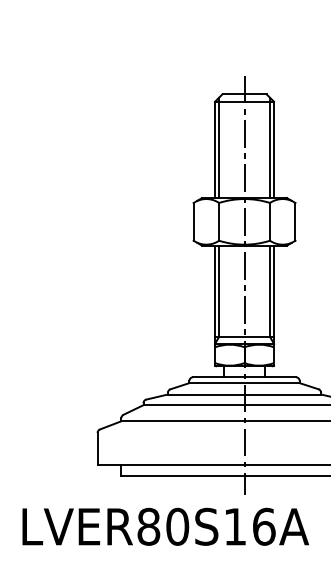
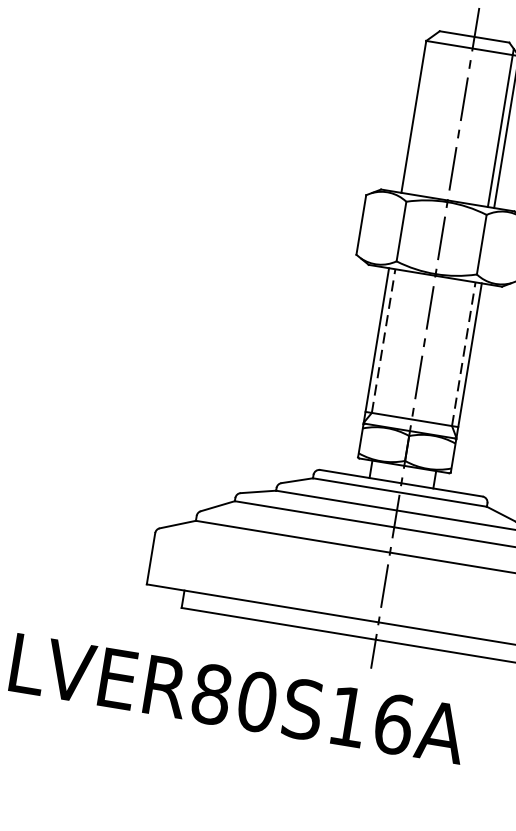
line: (219, 147) -> (421, 114), removed
line: (219, 291) -> (384, 341), solid -> dashed
line: (269, 291) -> (462, 354), solid -> dashed

